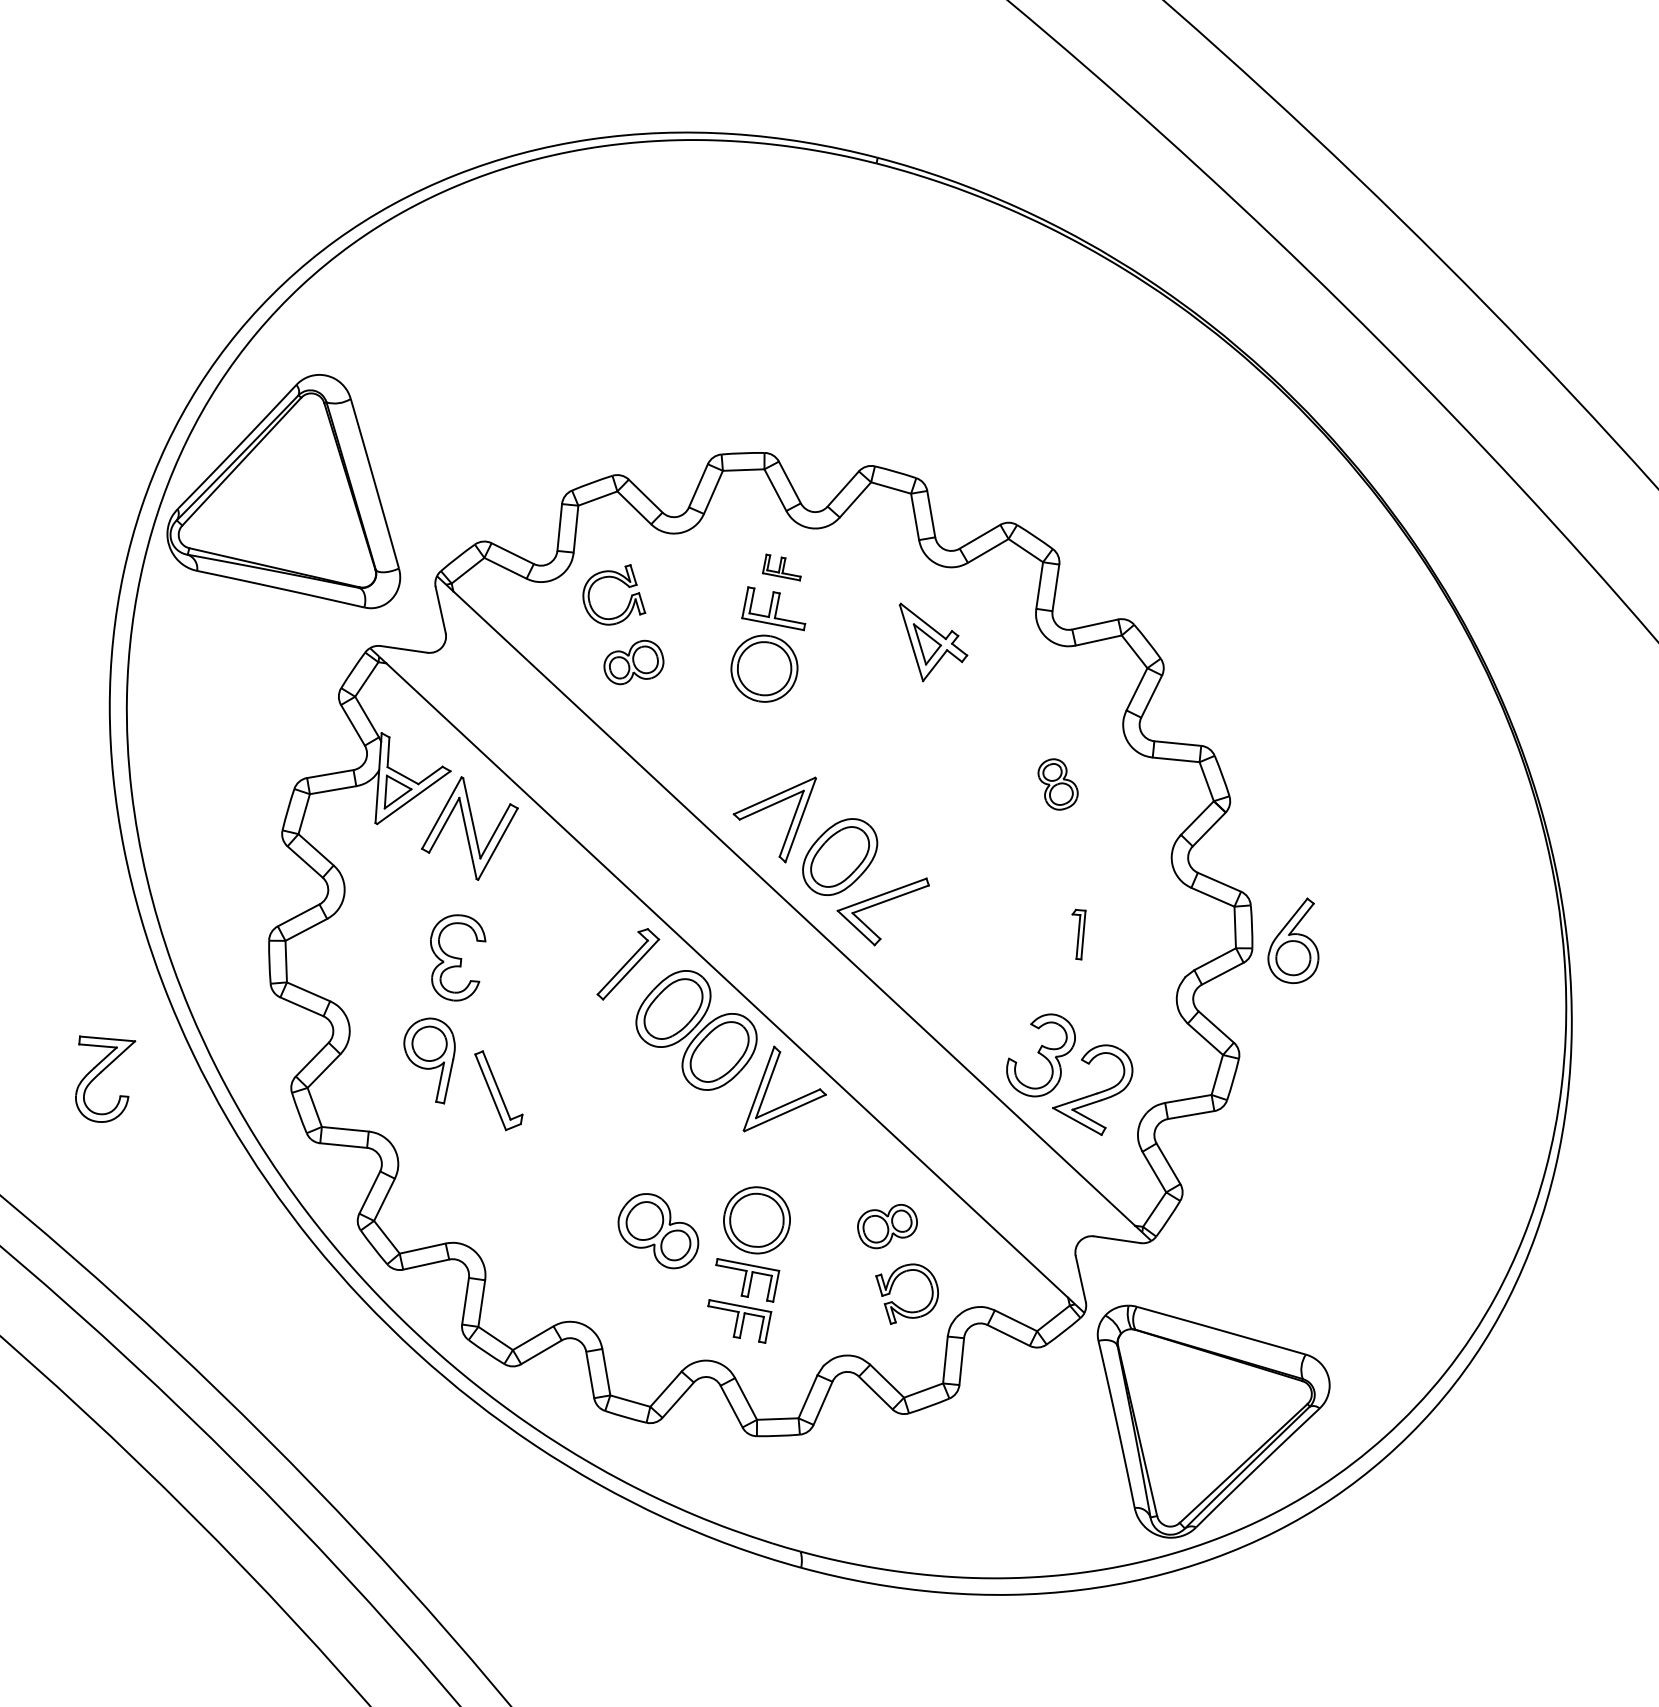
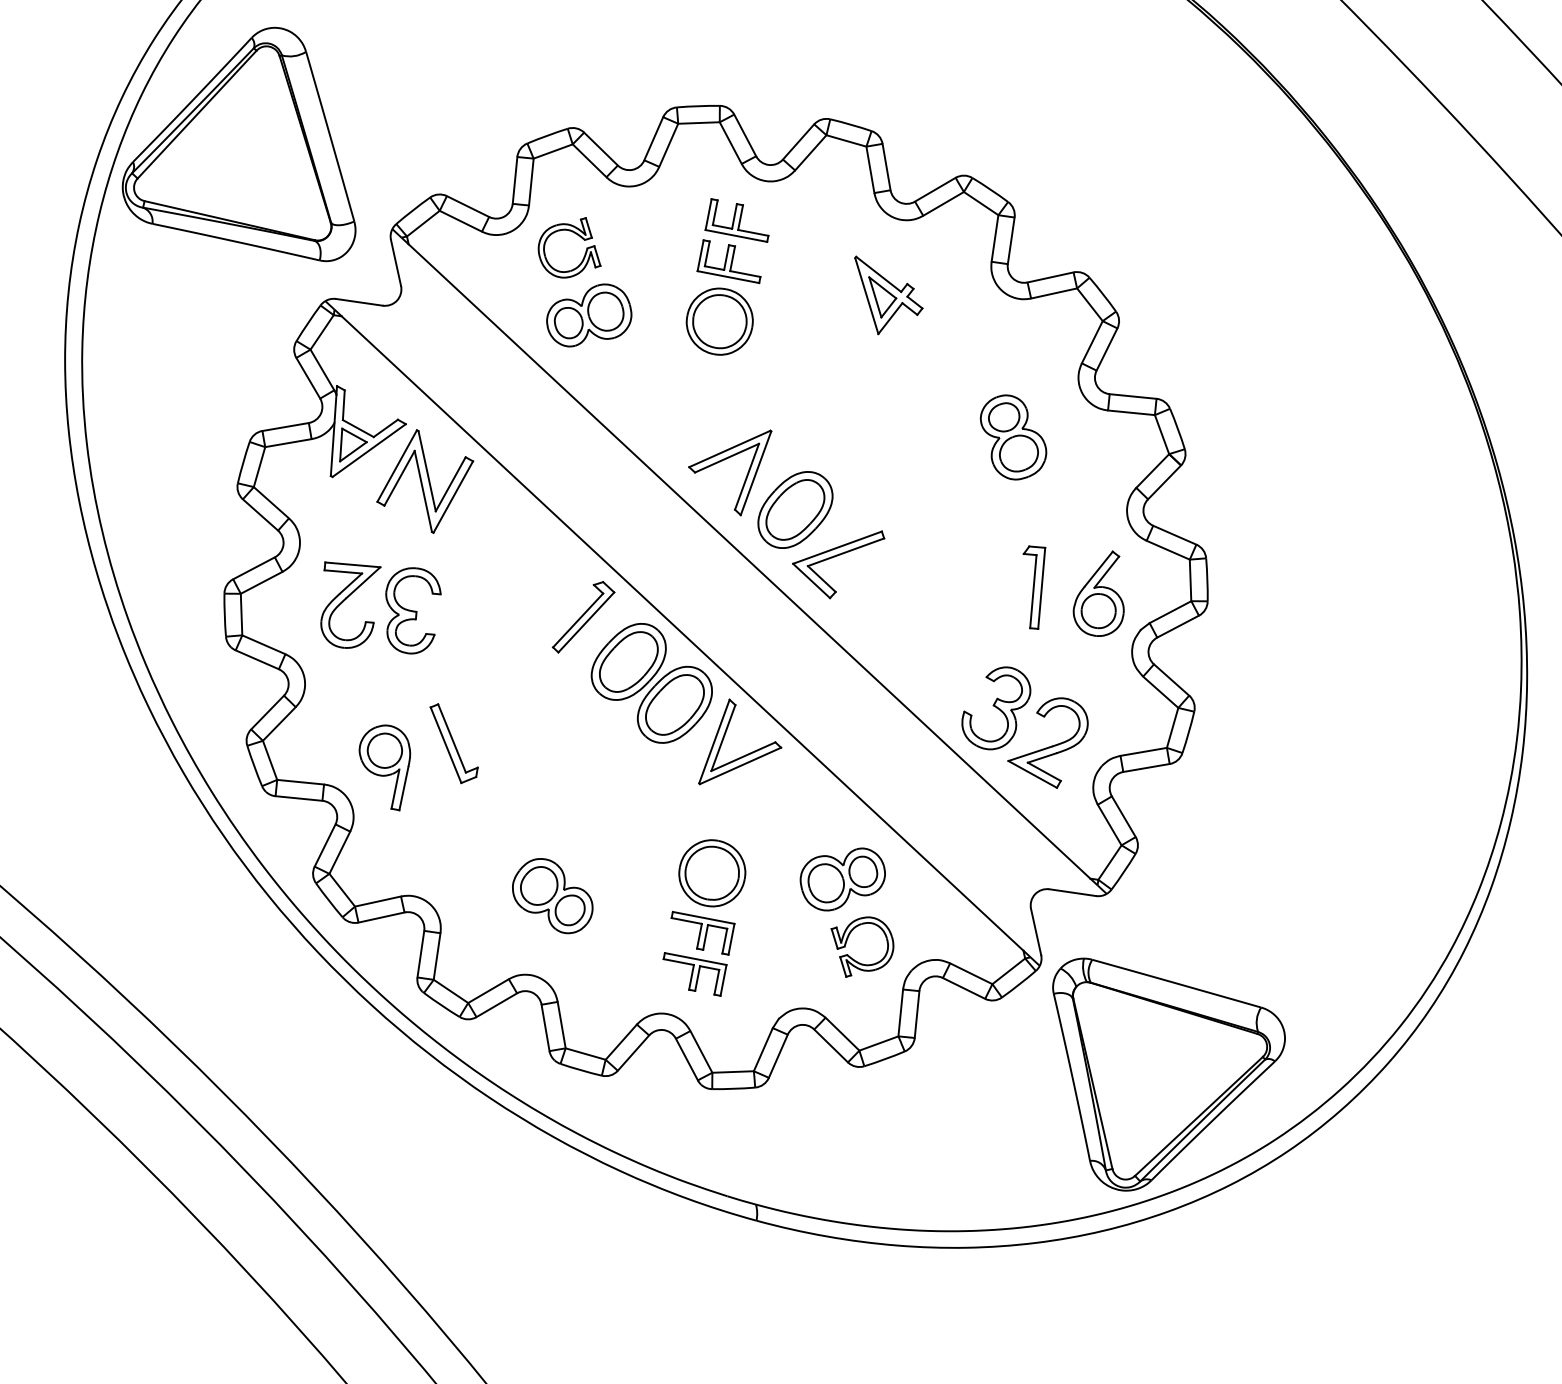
part: (781, 567) -> (736, 220), size x1.67
part: (633, 662) -> (588, 315), size x1.43
part: (1057, 784) -> (1012, 437), size x1.67
part: (1078, 934) -> (1033, 587), size x1.67
part: (1293, 940) -> (1098, 593), moved
part: (429, 1060) -> (384, 767), moved
part: (101, 1073) -> (346, 599), moved
part: (887, 1226) -> (842, 879), size x1.43
part: (658, 1231) -> (552, 896), moved

